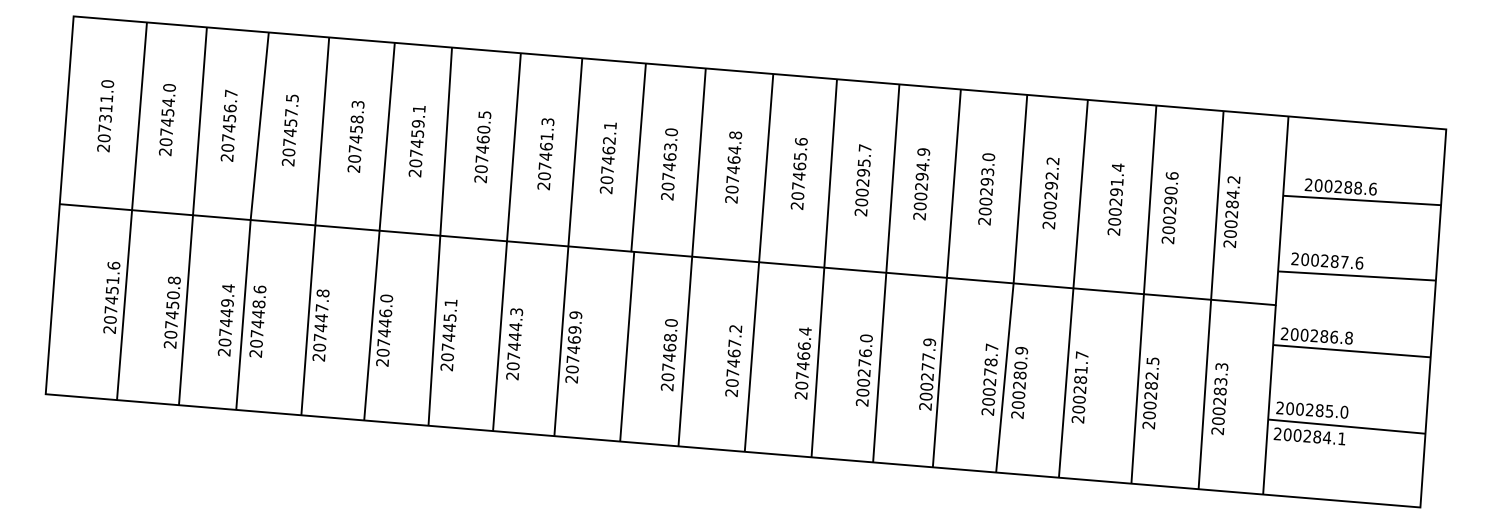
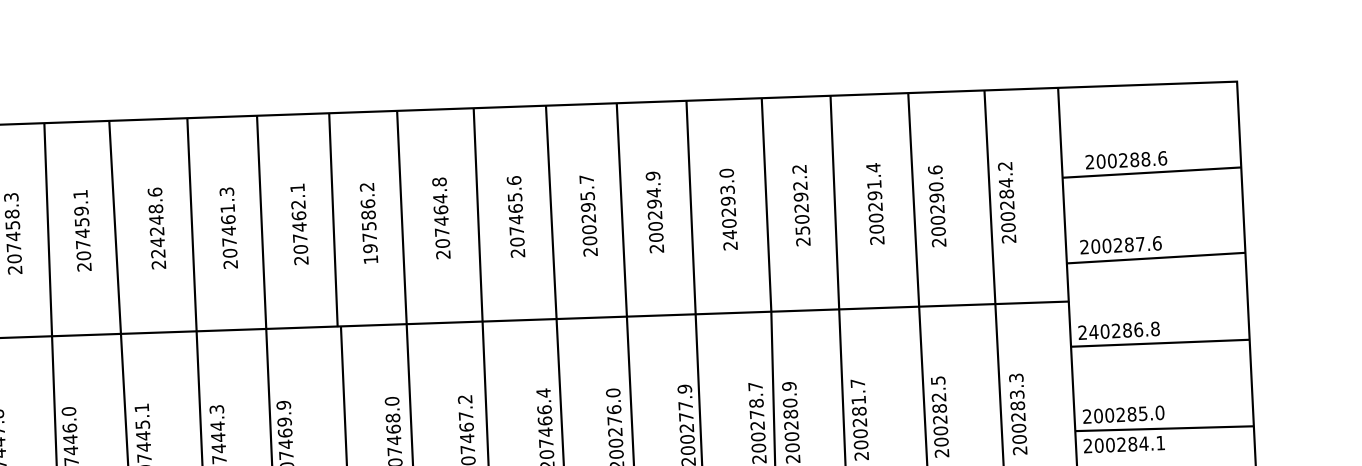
text: (483, 142) -> (157, 223), 207460.5 -> 224248.6
text: (669, 164) -> (369, 223), 207463.0 -> 197586.2
text: (984, 211) -> (729, 234), 200293.0 -> 240293.0
text: (1049, 215) -> (802, 230), 200292.2 -> 250292.2
text: (1294, 334) -> (1093, 332), 200286.8 -> 240286.8

